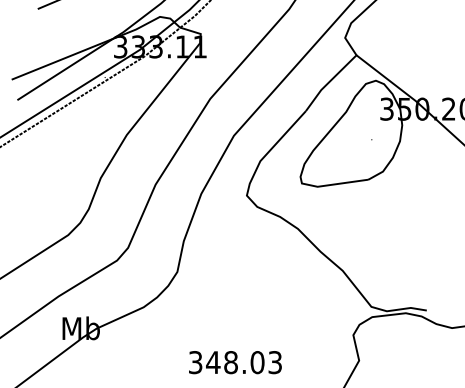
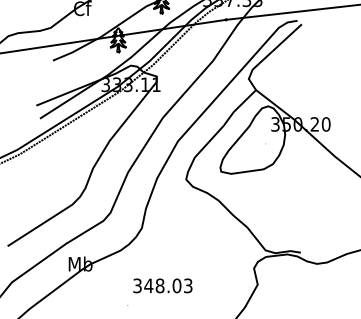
text: (234, 361) -> (162, 285), moved

